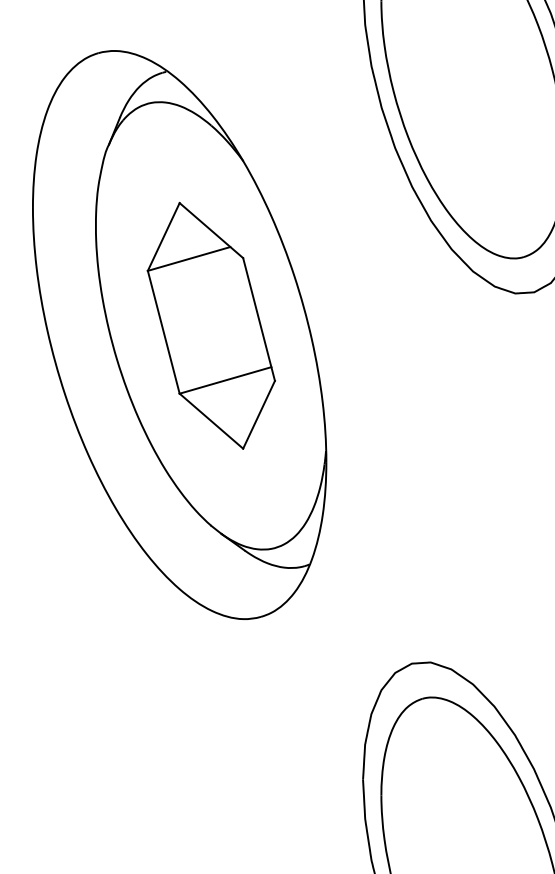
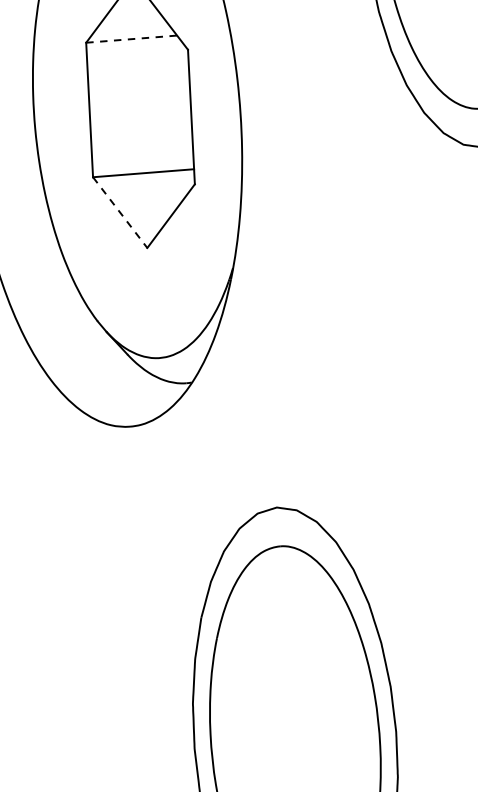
line: (189, 258) -> (132, 38), solid -> dashed
line: (211, 421) -> (120, 212), solid -> dashed

